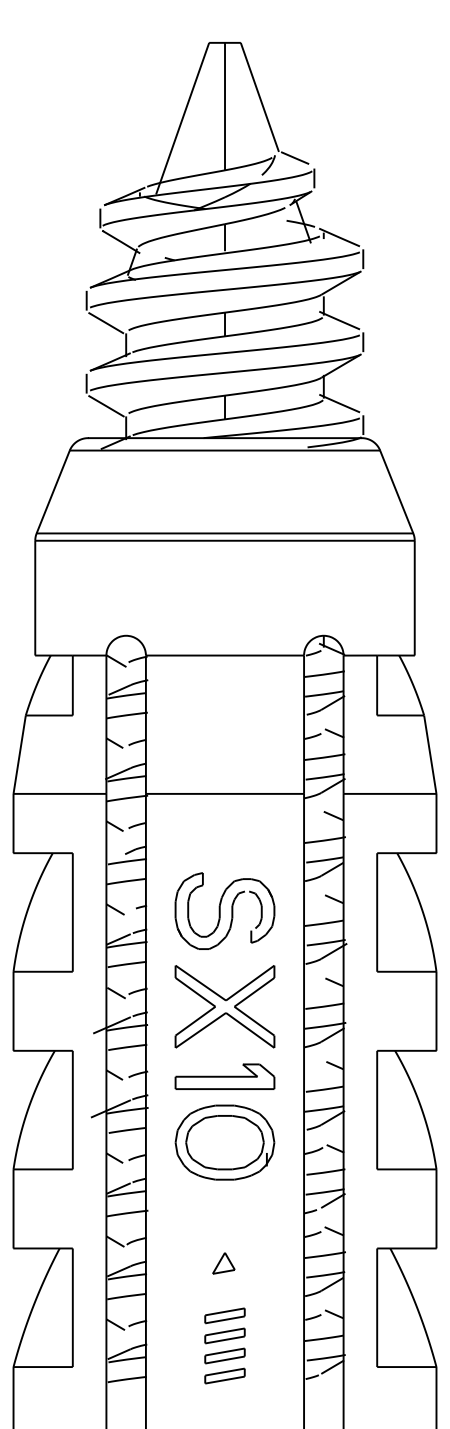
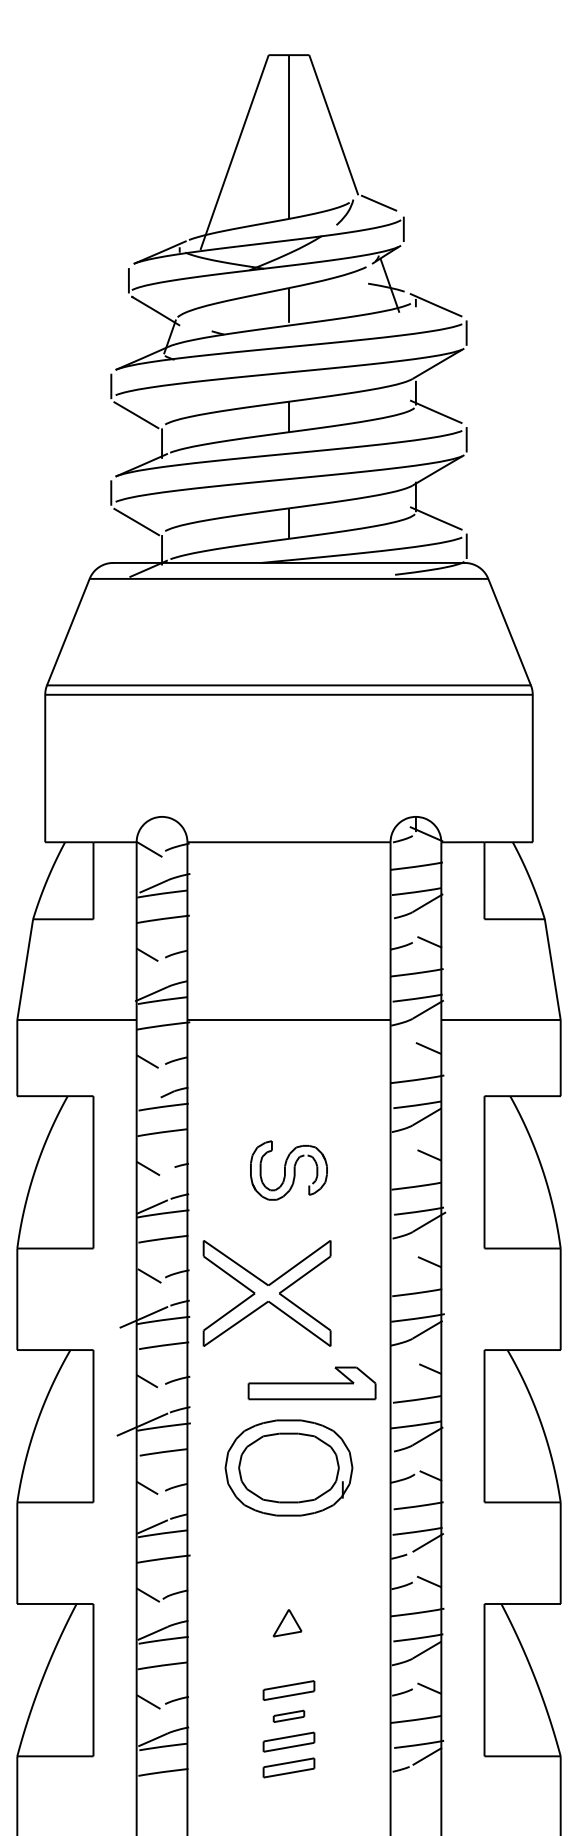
part: (224, 910) -> (288, 1169), size x0.6
part: (224, 1006) -> (266, 1293), moved
part: (224, 1076) -> (311, 1383), moved
part: (224, 1335) -> (288, 1715), size x0.6

